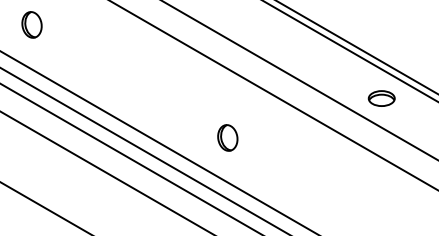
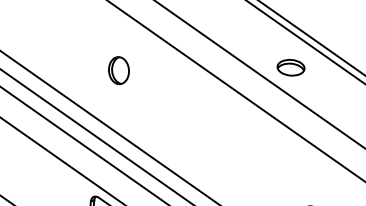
part: (381, 98) -> (290, 67), moved
part: (227, 137) -> (118, 70), moved

